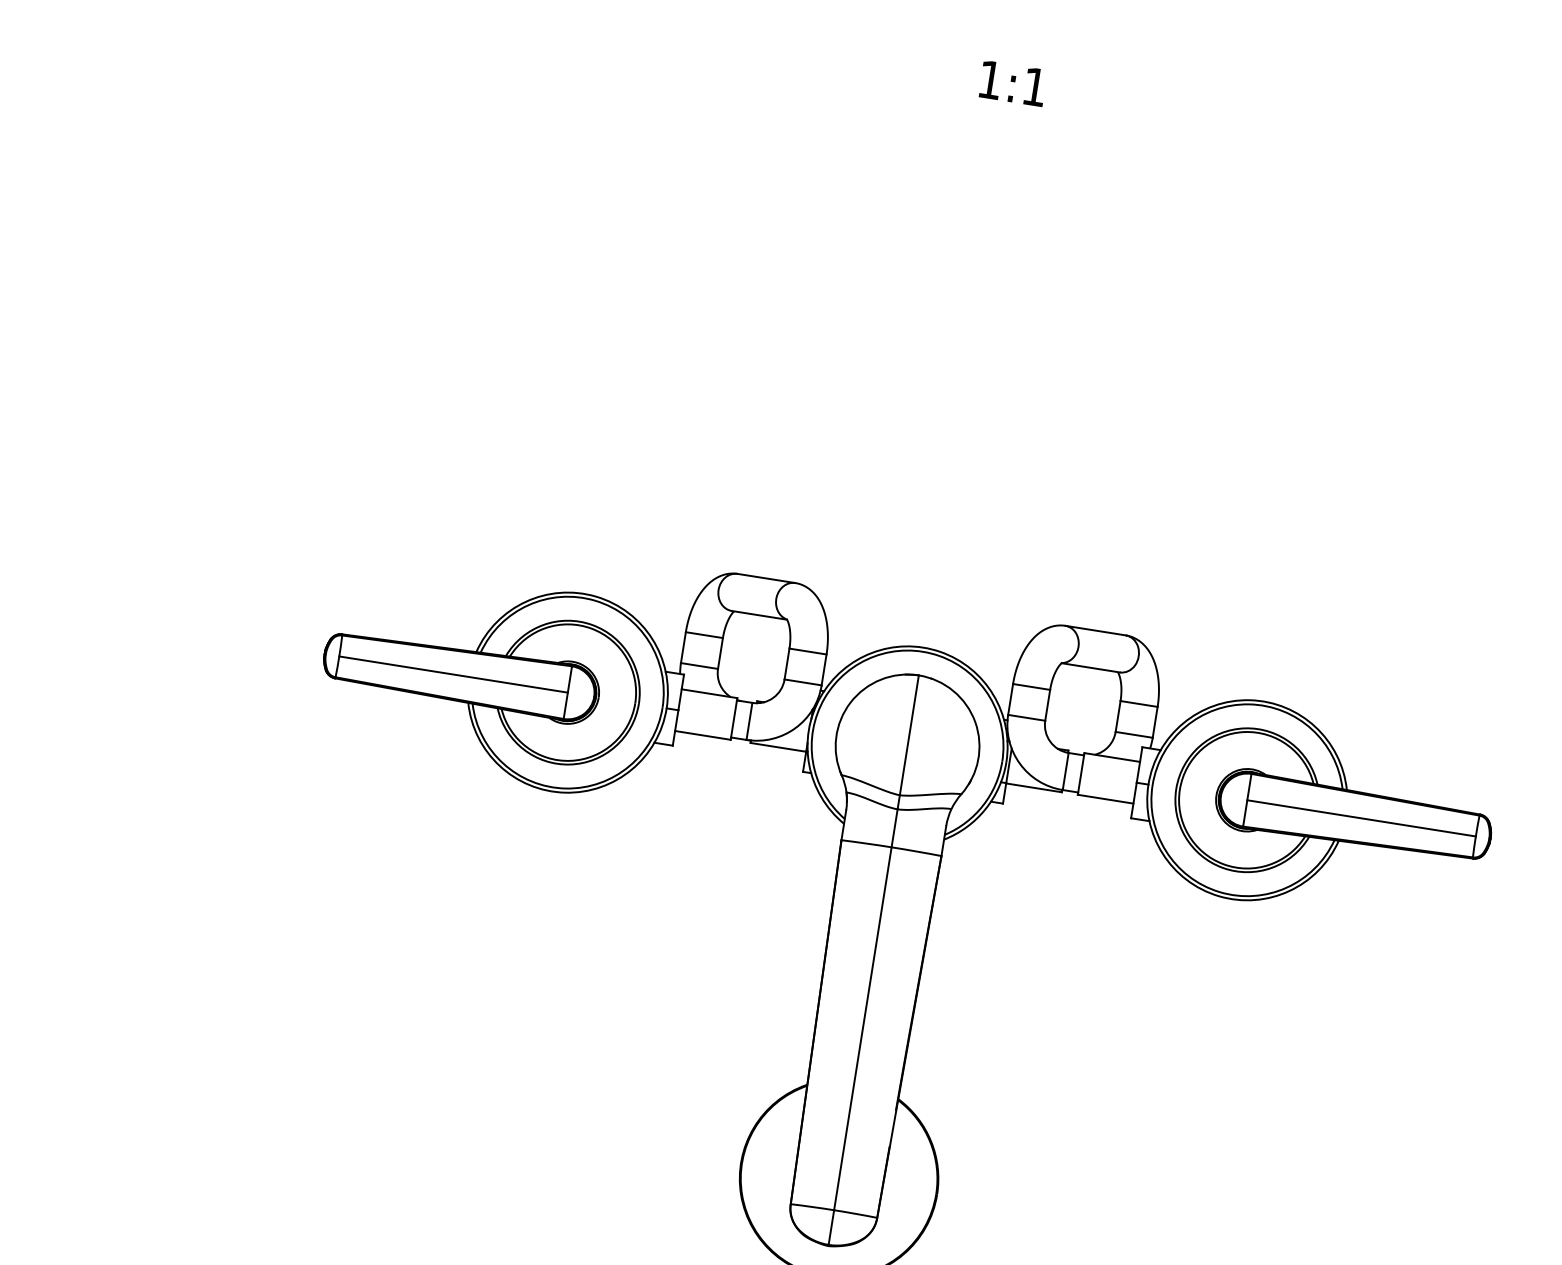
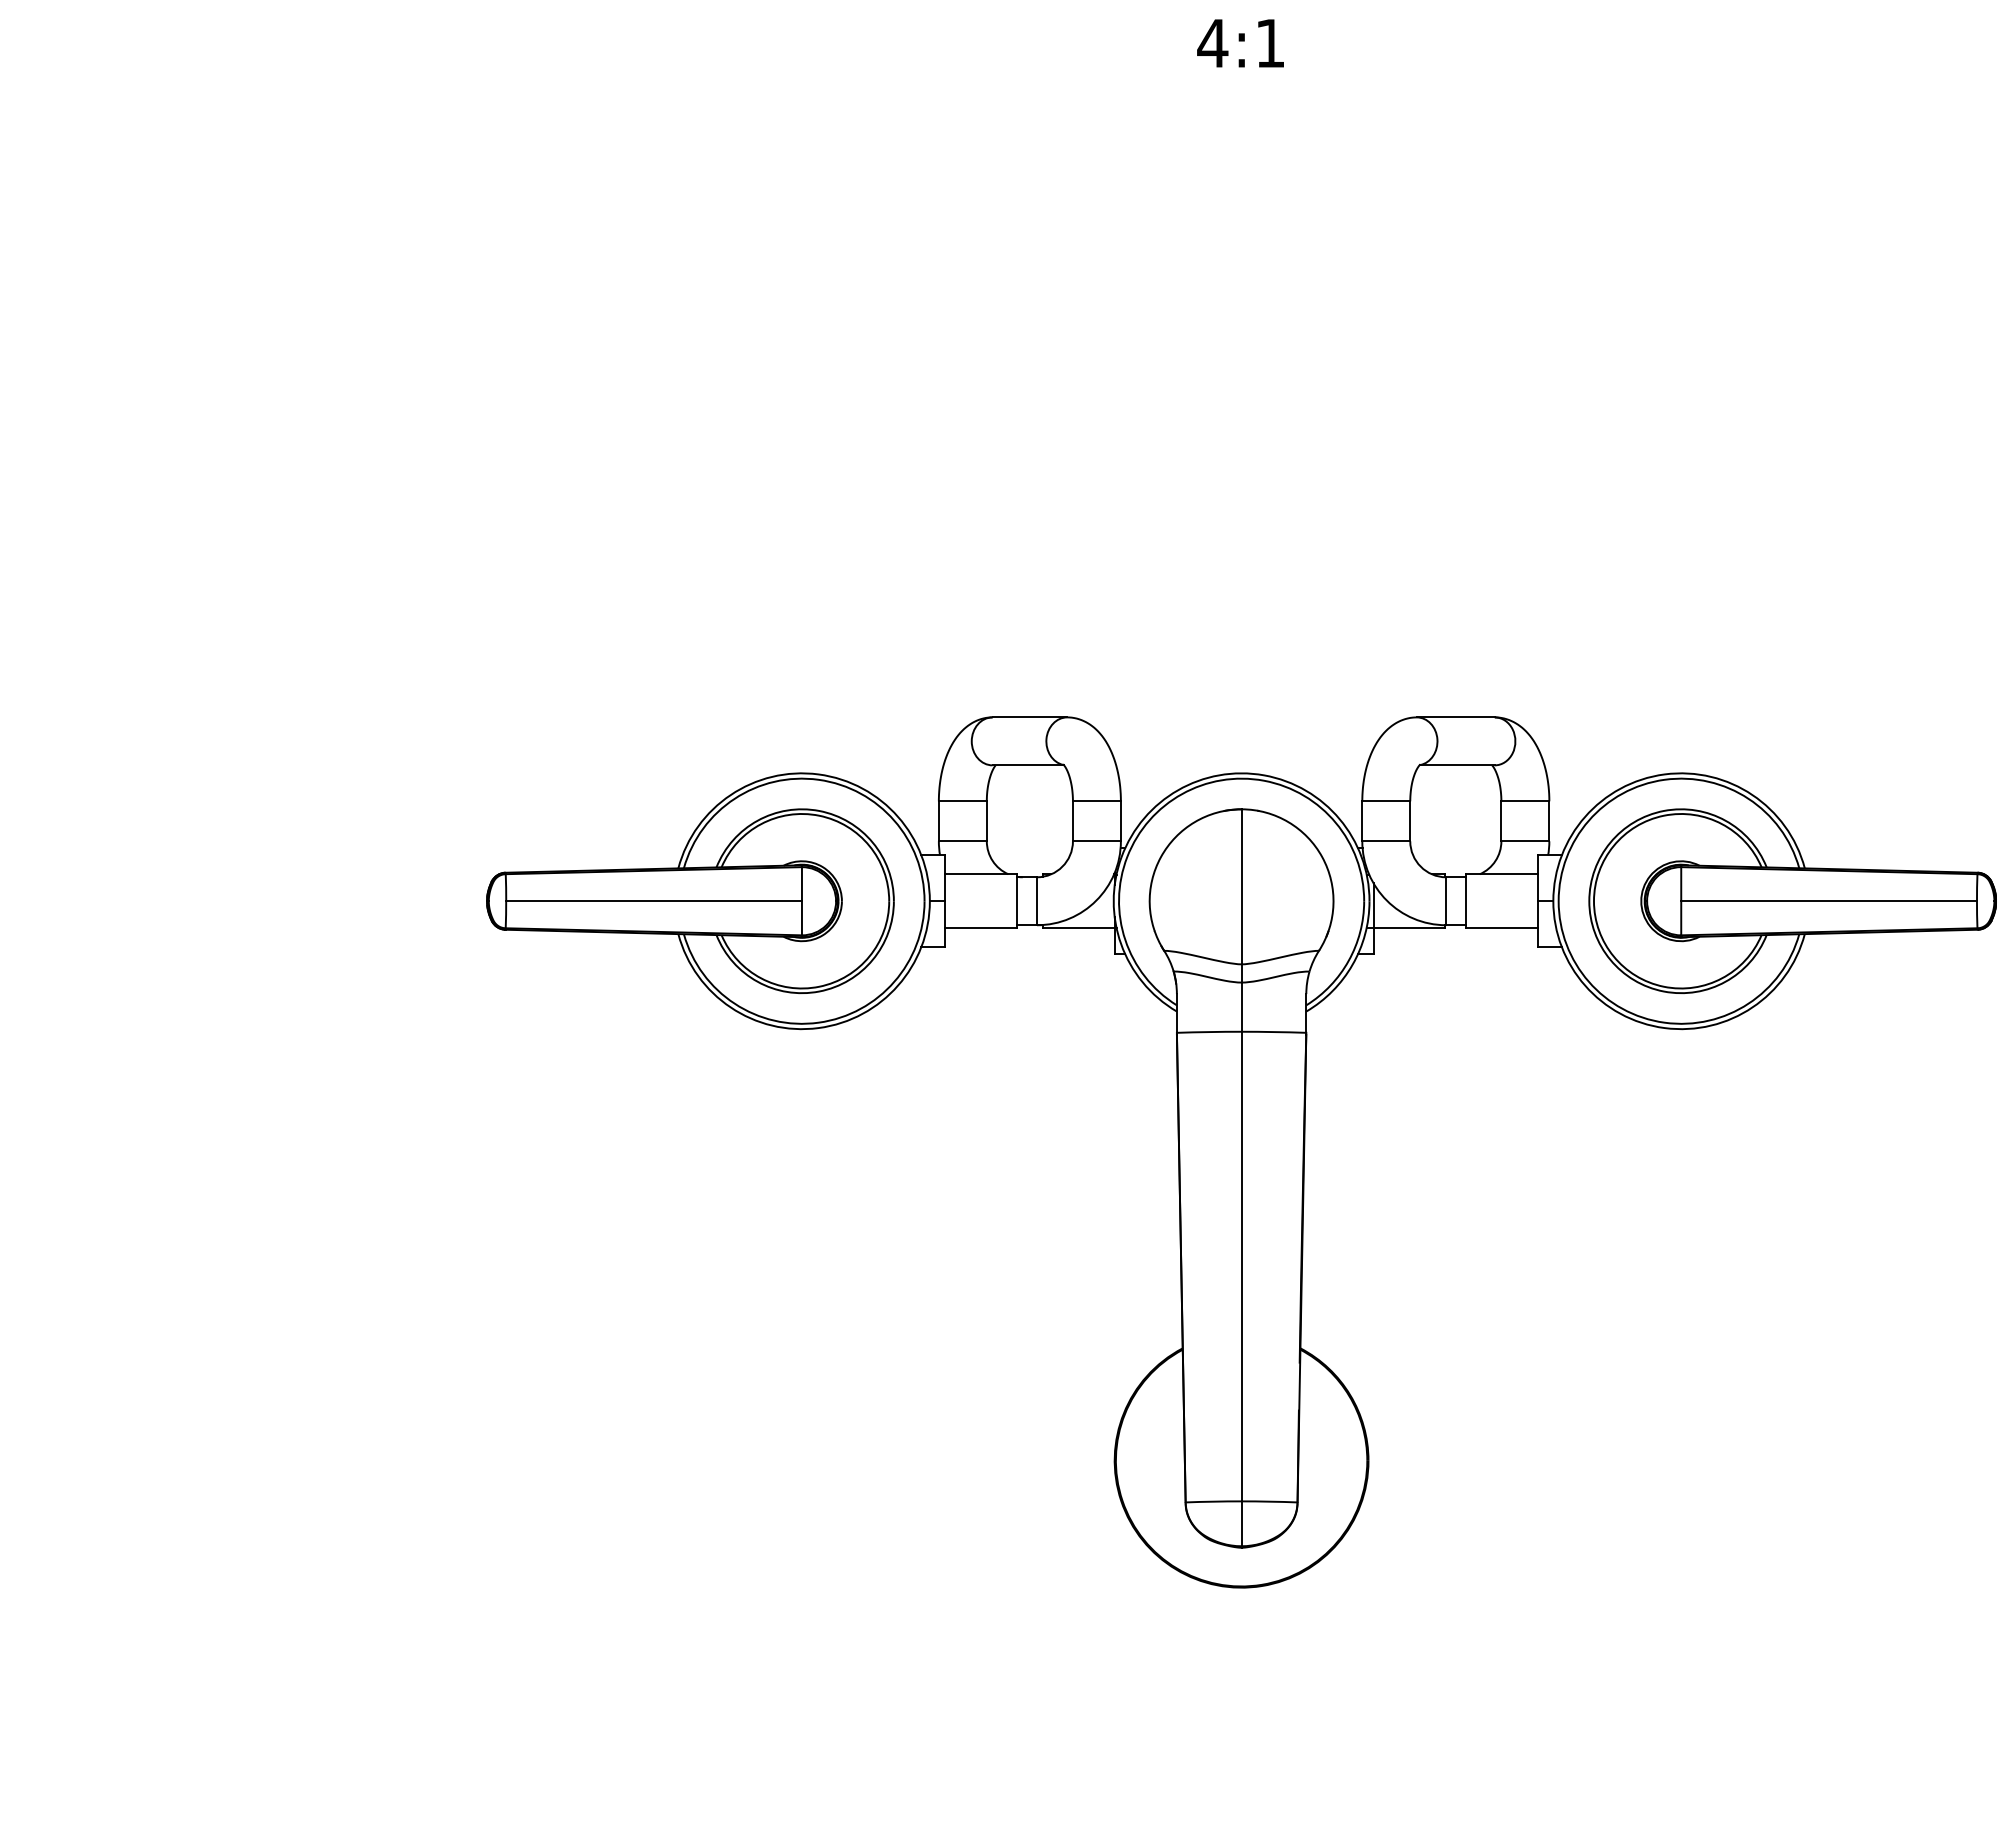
text: (990, 80) -> (1212, 43), 1:1 -> 4:1

